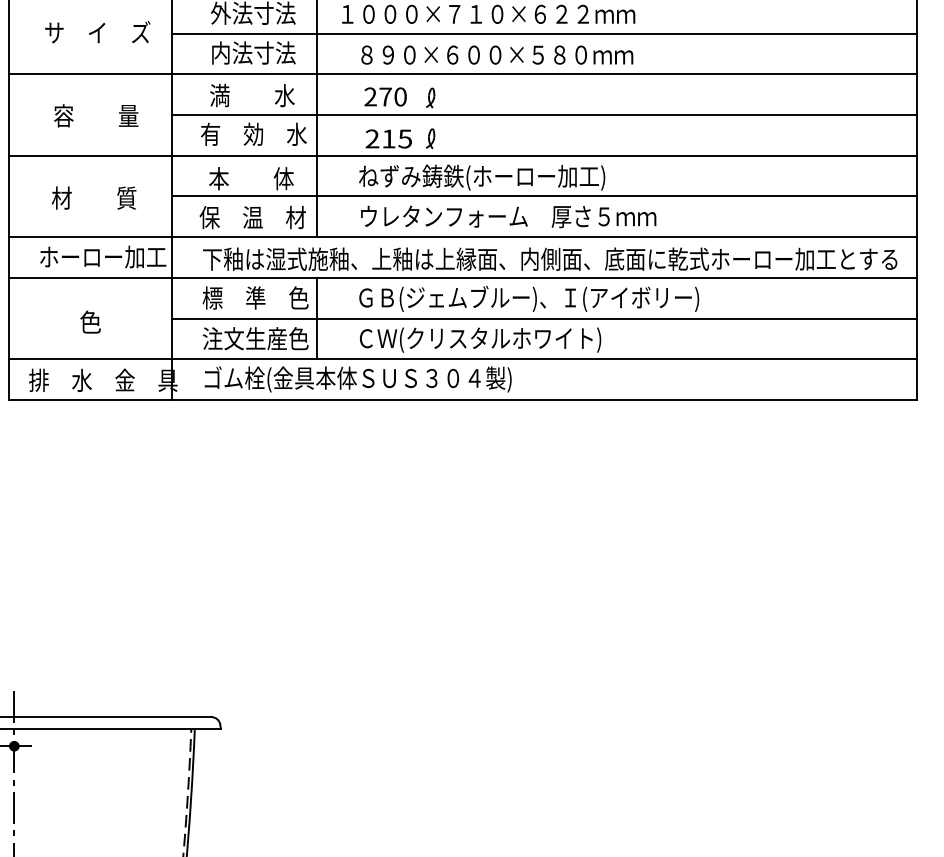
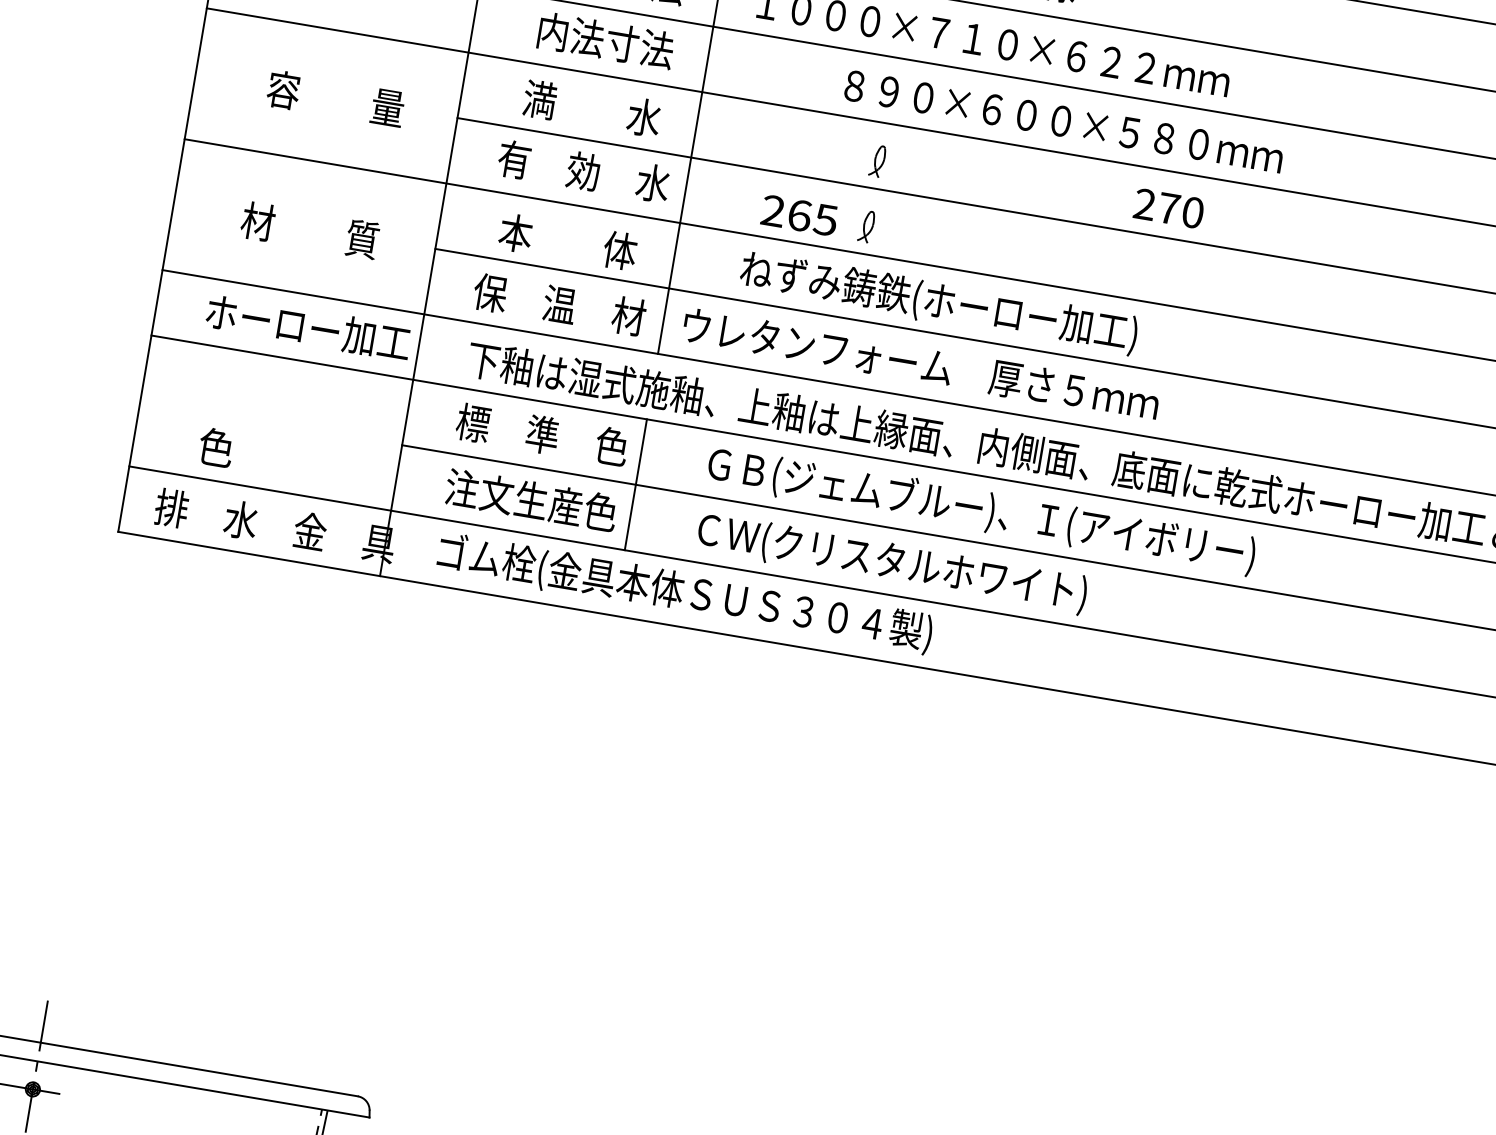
text: (497, 54) -> (1064, 120), moved
text: (385, 96) -> (1168, 207), moved
text: (388, 138) -> (799, 214), 215 -> 265
text: (508, 216) -> (920, 364), moved
text: (90, 321) -> (216, 446), moved

